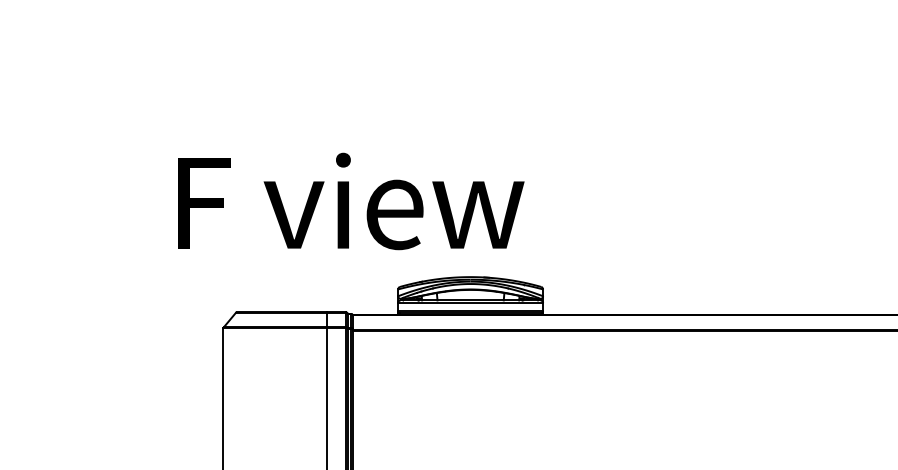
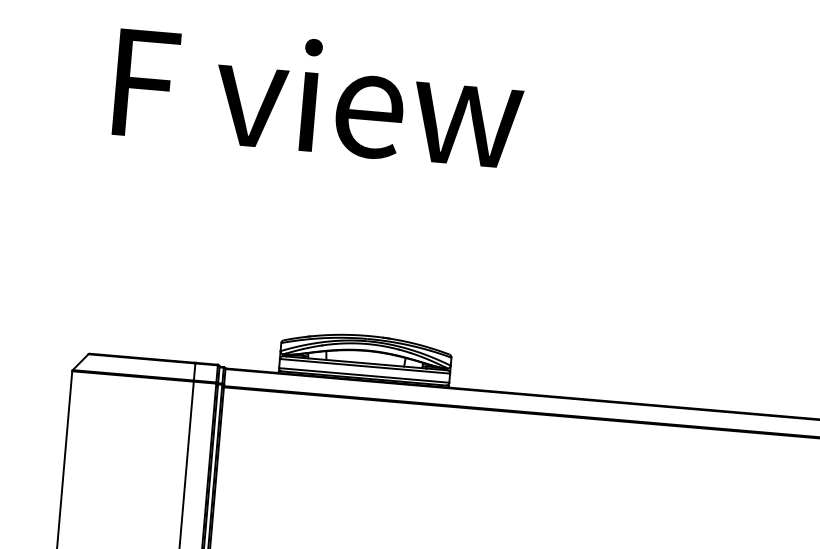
text: (351, 201) -> (319, 96), moved

